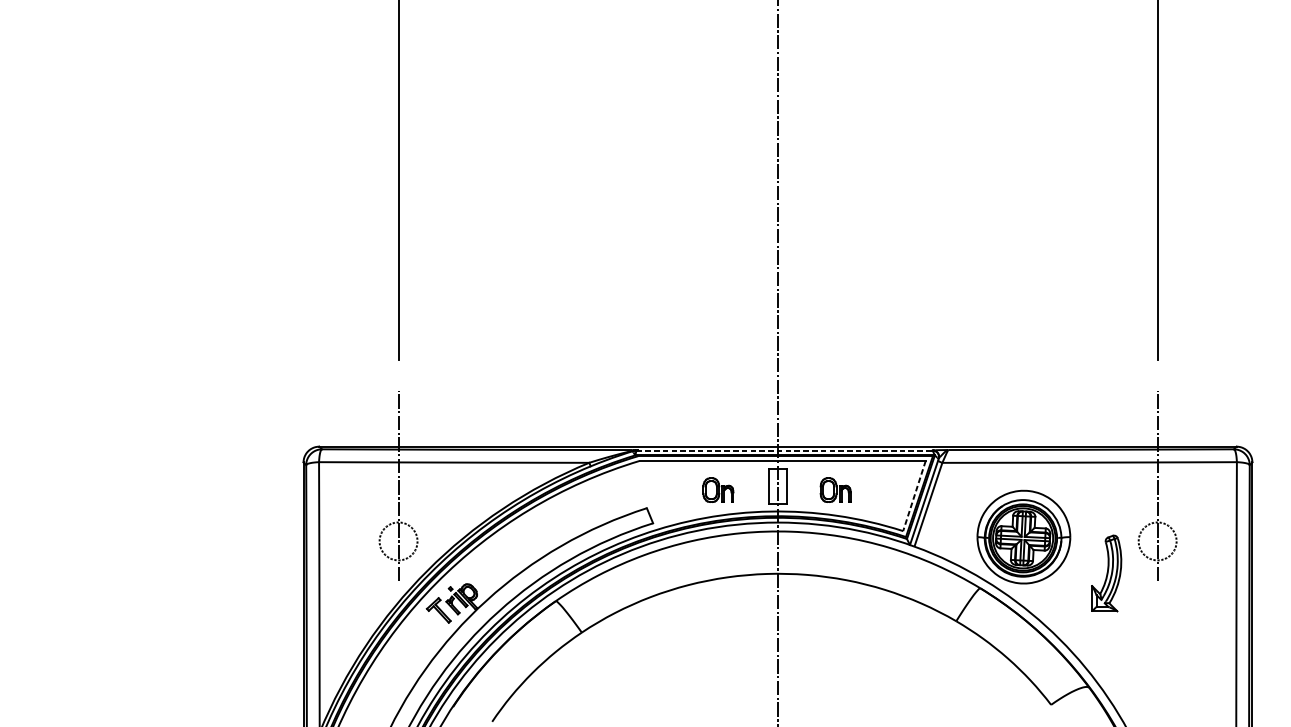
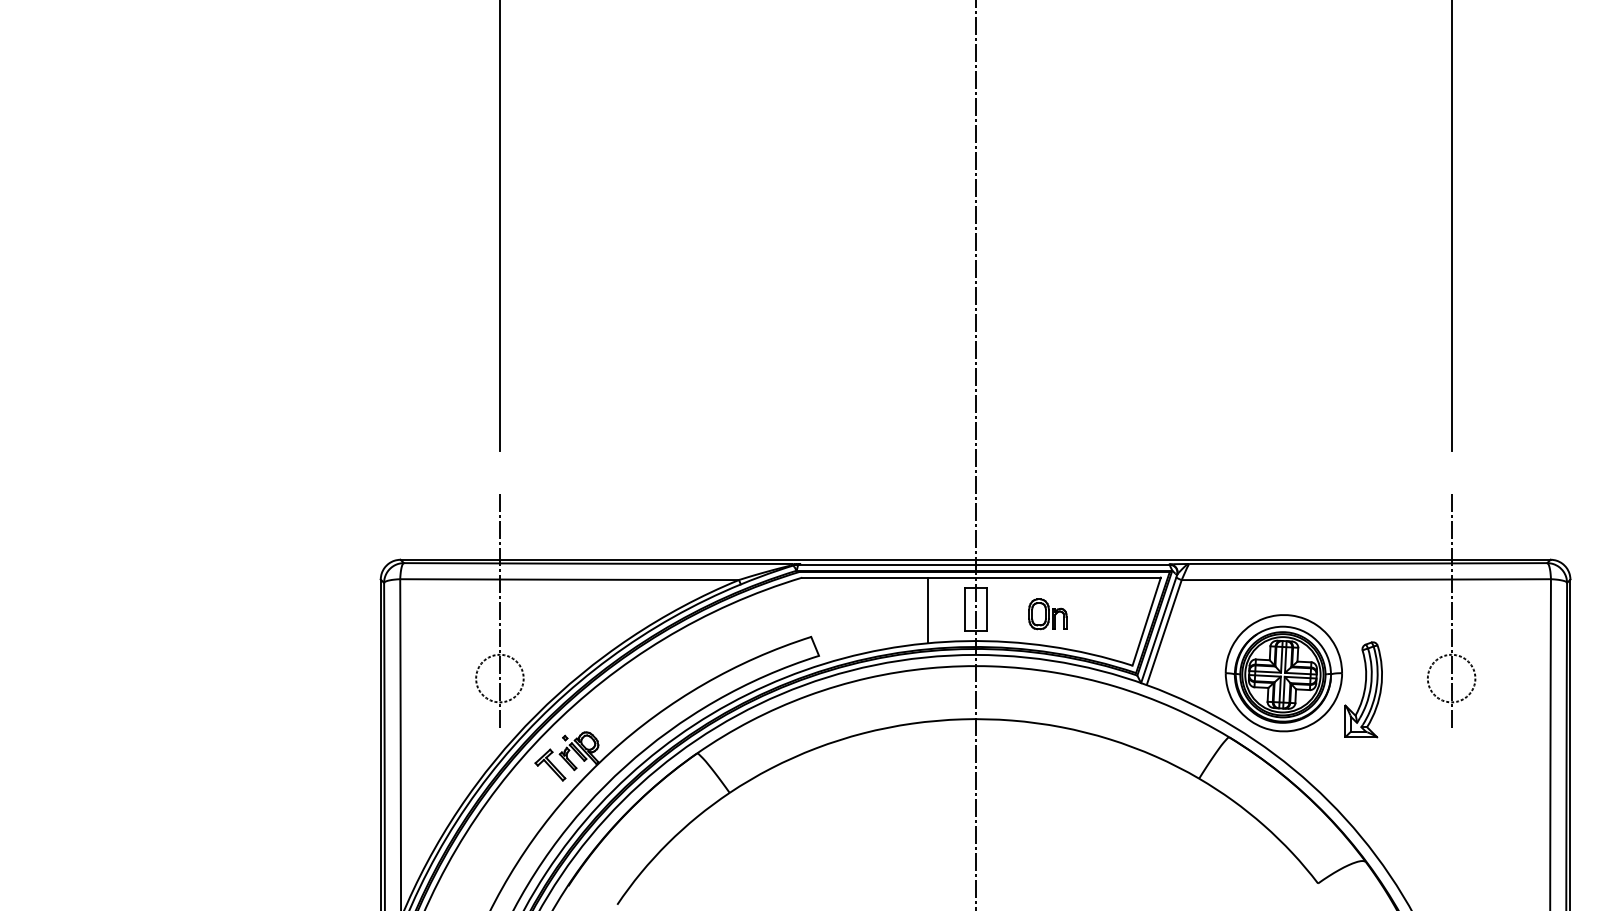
line: (784, 450) -> (983, 564), dashed -> solid
line: (740, 487) -> (928, 610), added
part: (718, 490) -> (900, 614), removed
line: (914, 496) -> (1146, 622), dashed -> solid
part: (1106, 573) -> (1363, 689), moved

